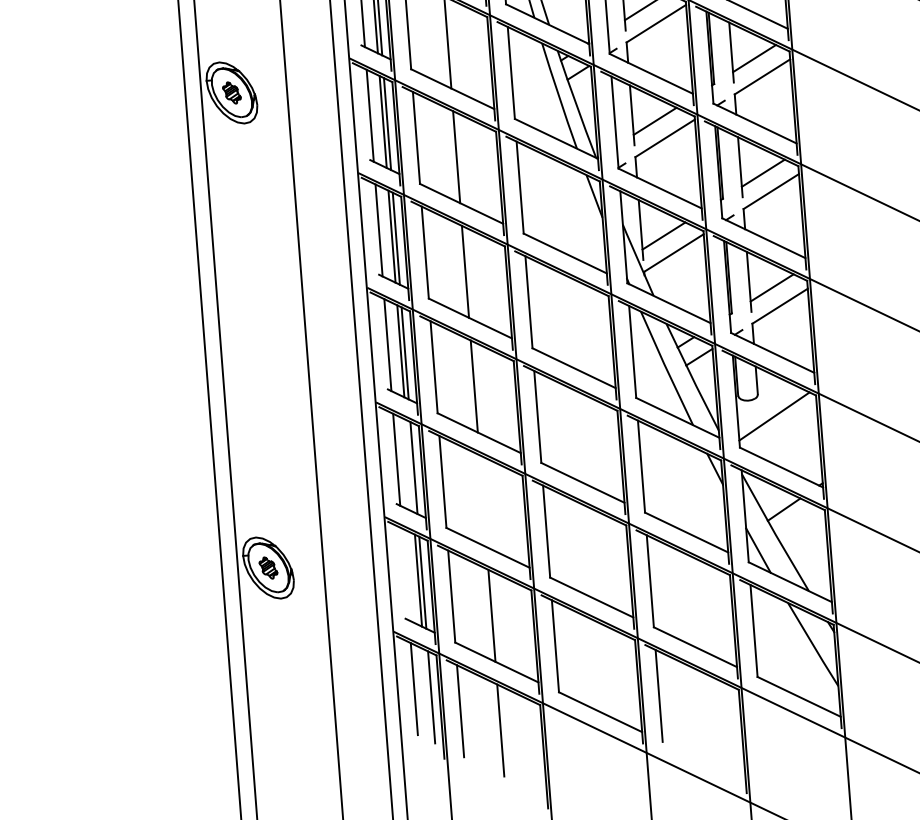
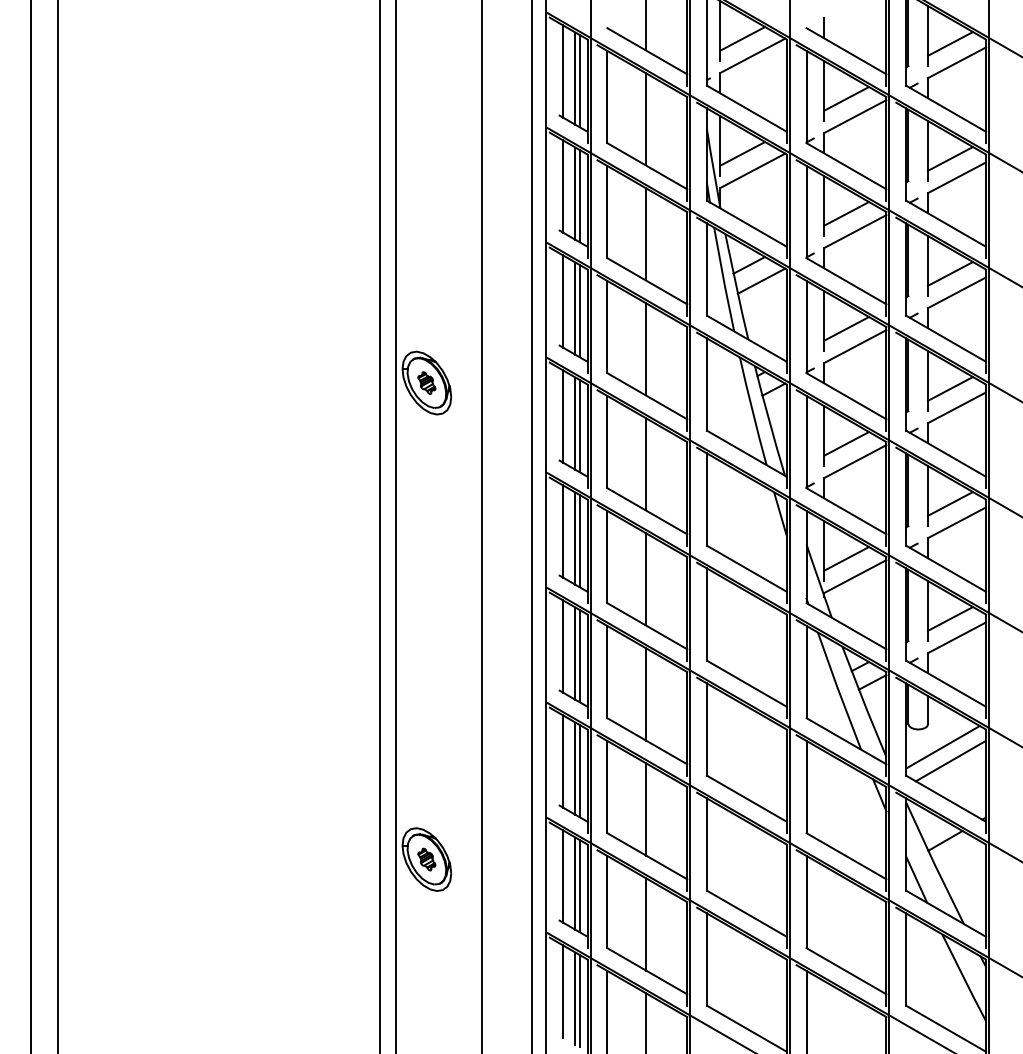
line: (782, 429) -> (950, 760), added
line: (409, 465) -> (575, 768), added
line: (483, 501) -> (646, 809), added
line: (406, 574) -> (563, 876), added
line: (427, 695) -> (575, 998), added

